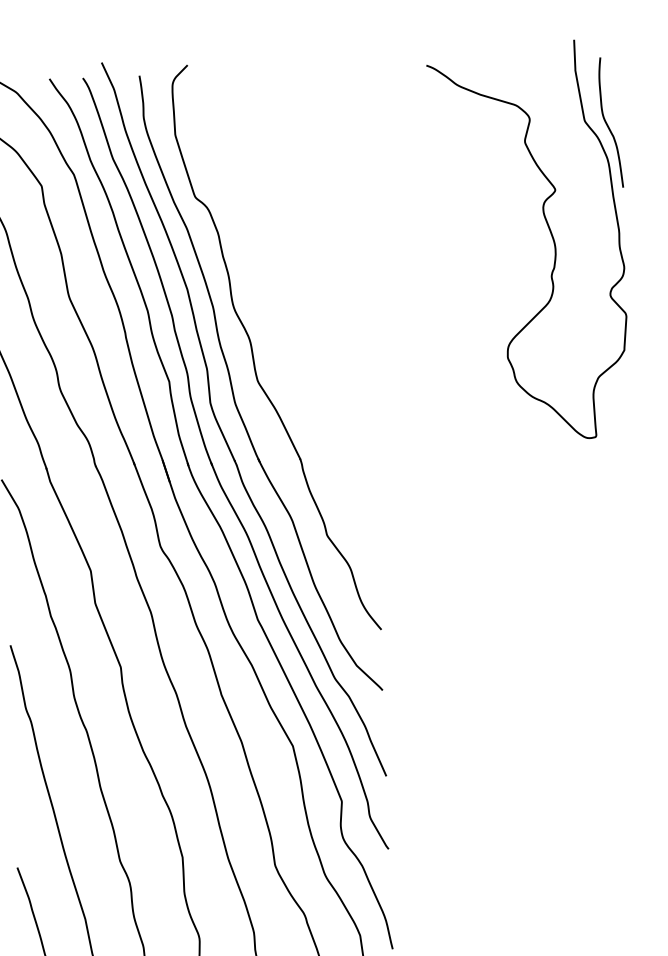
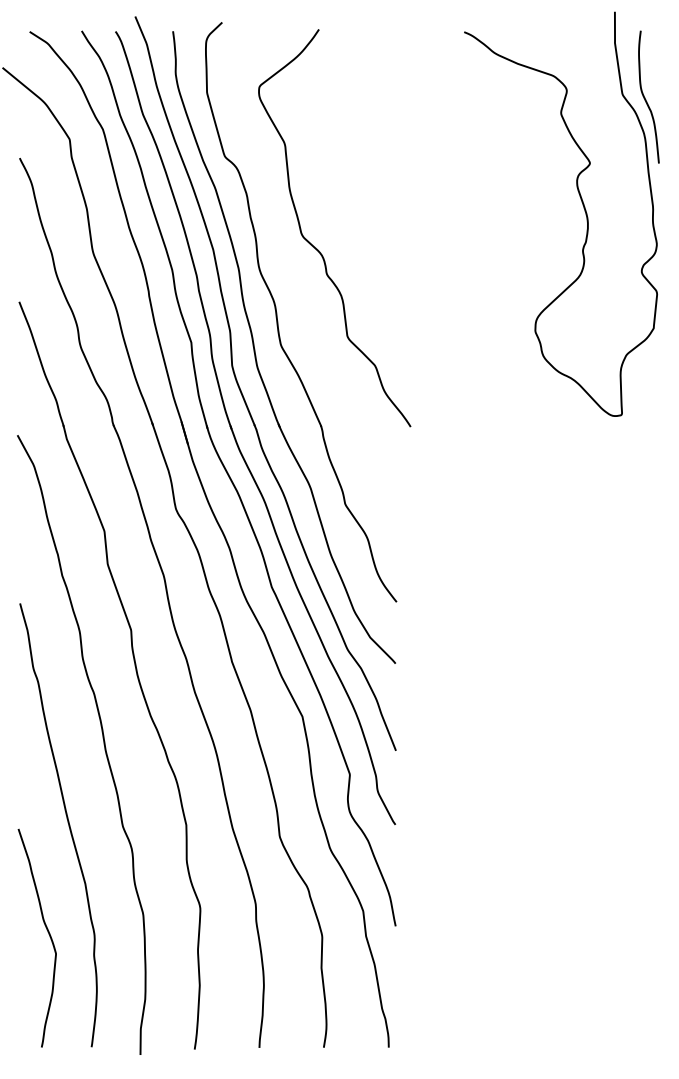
curve: (290, 284) -> (317, 248), added

